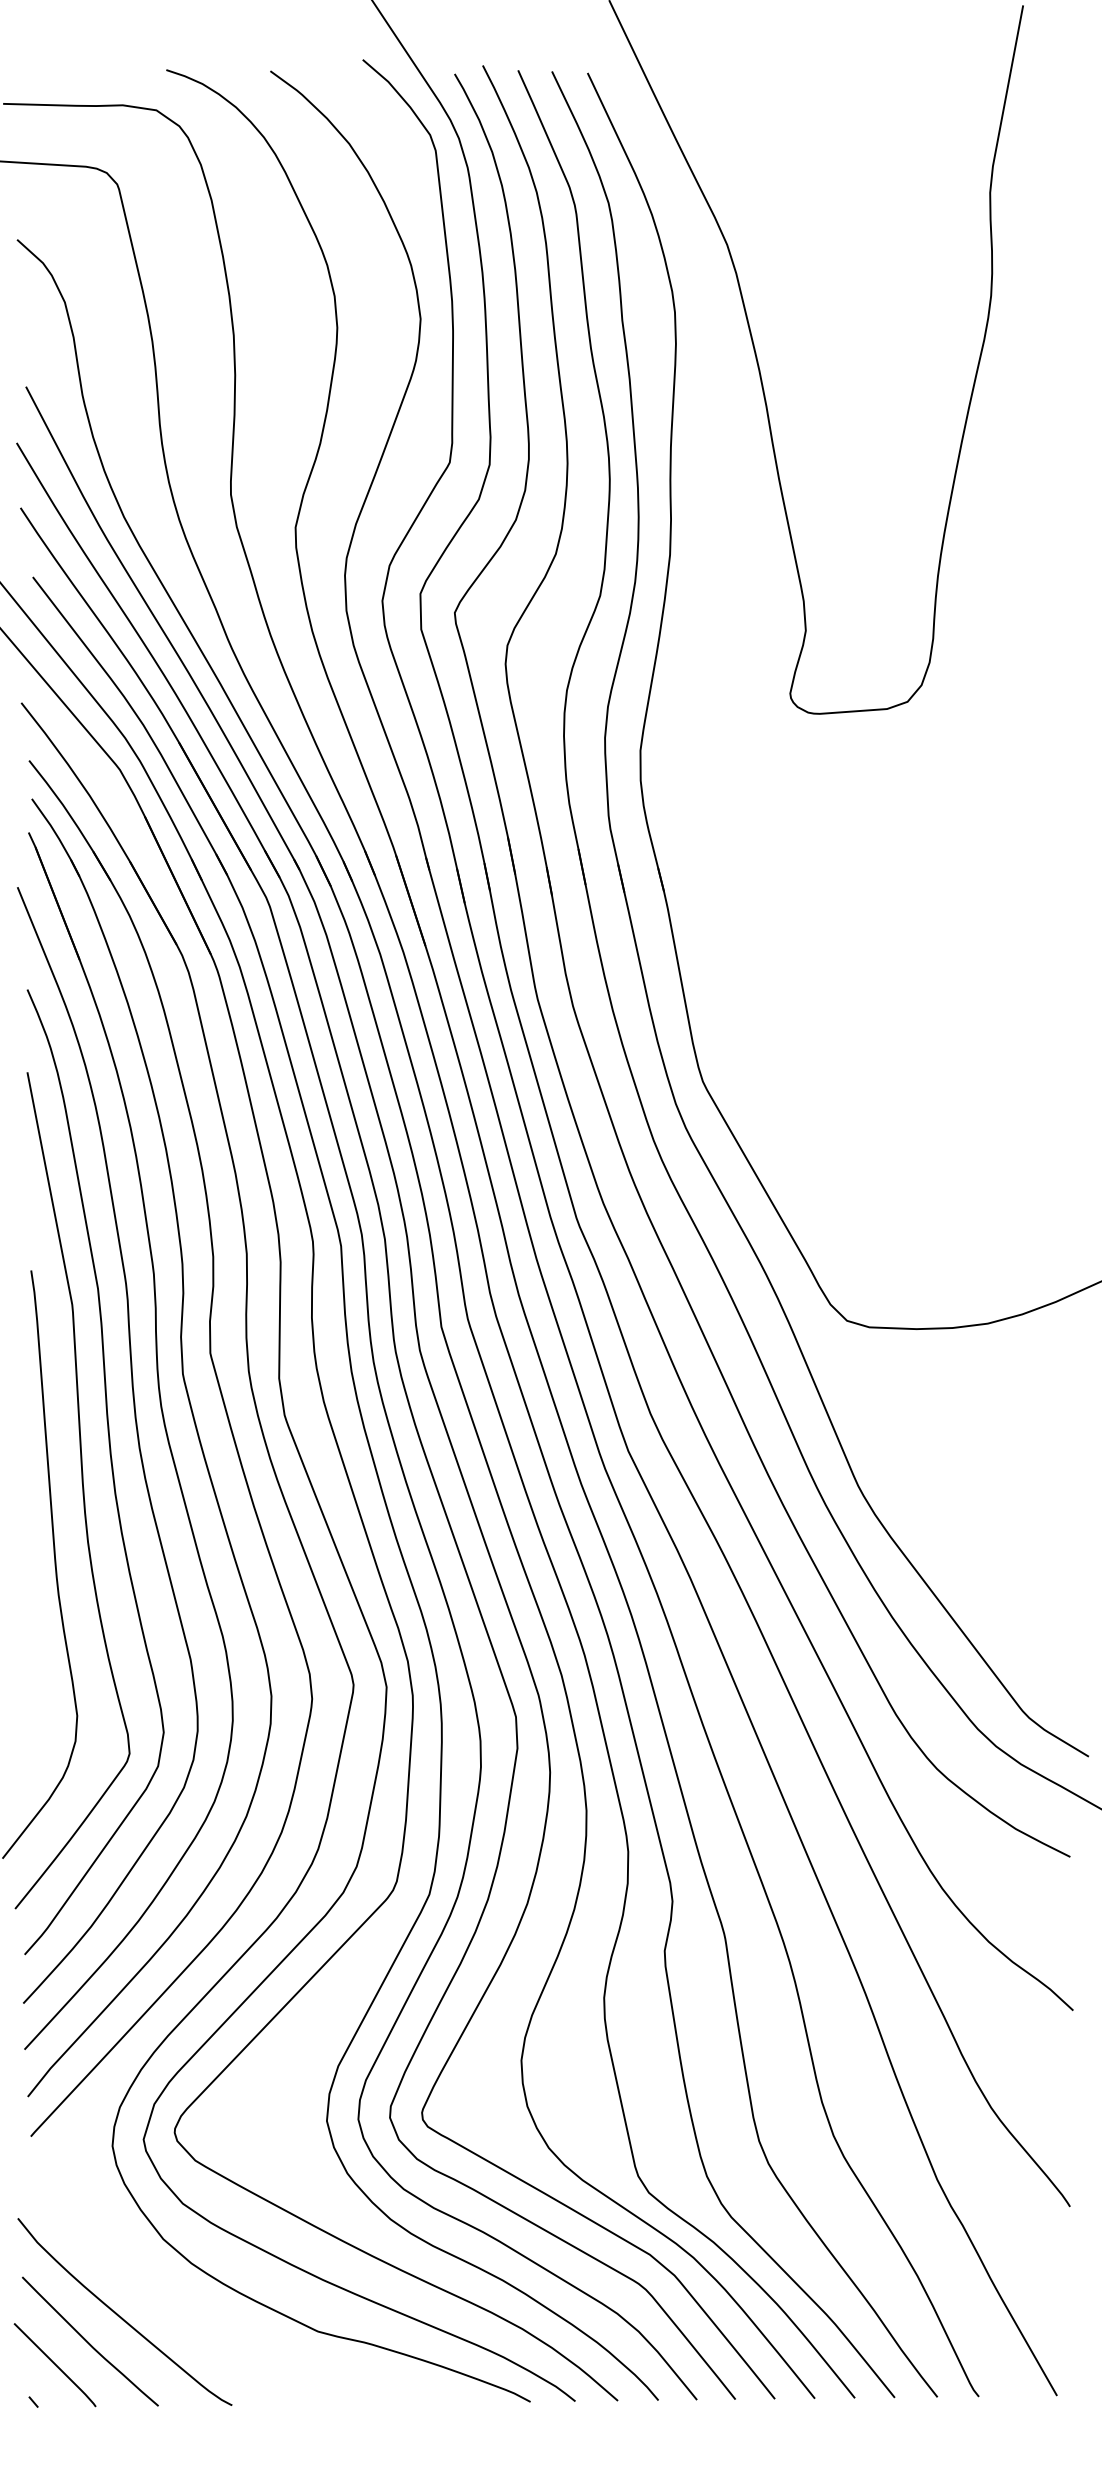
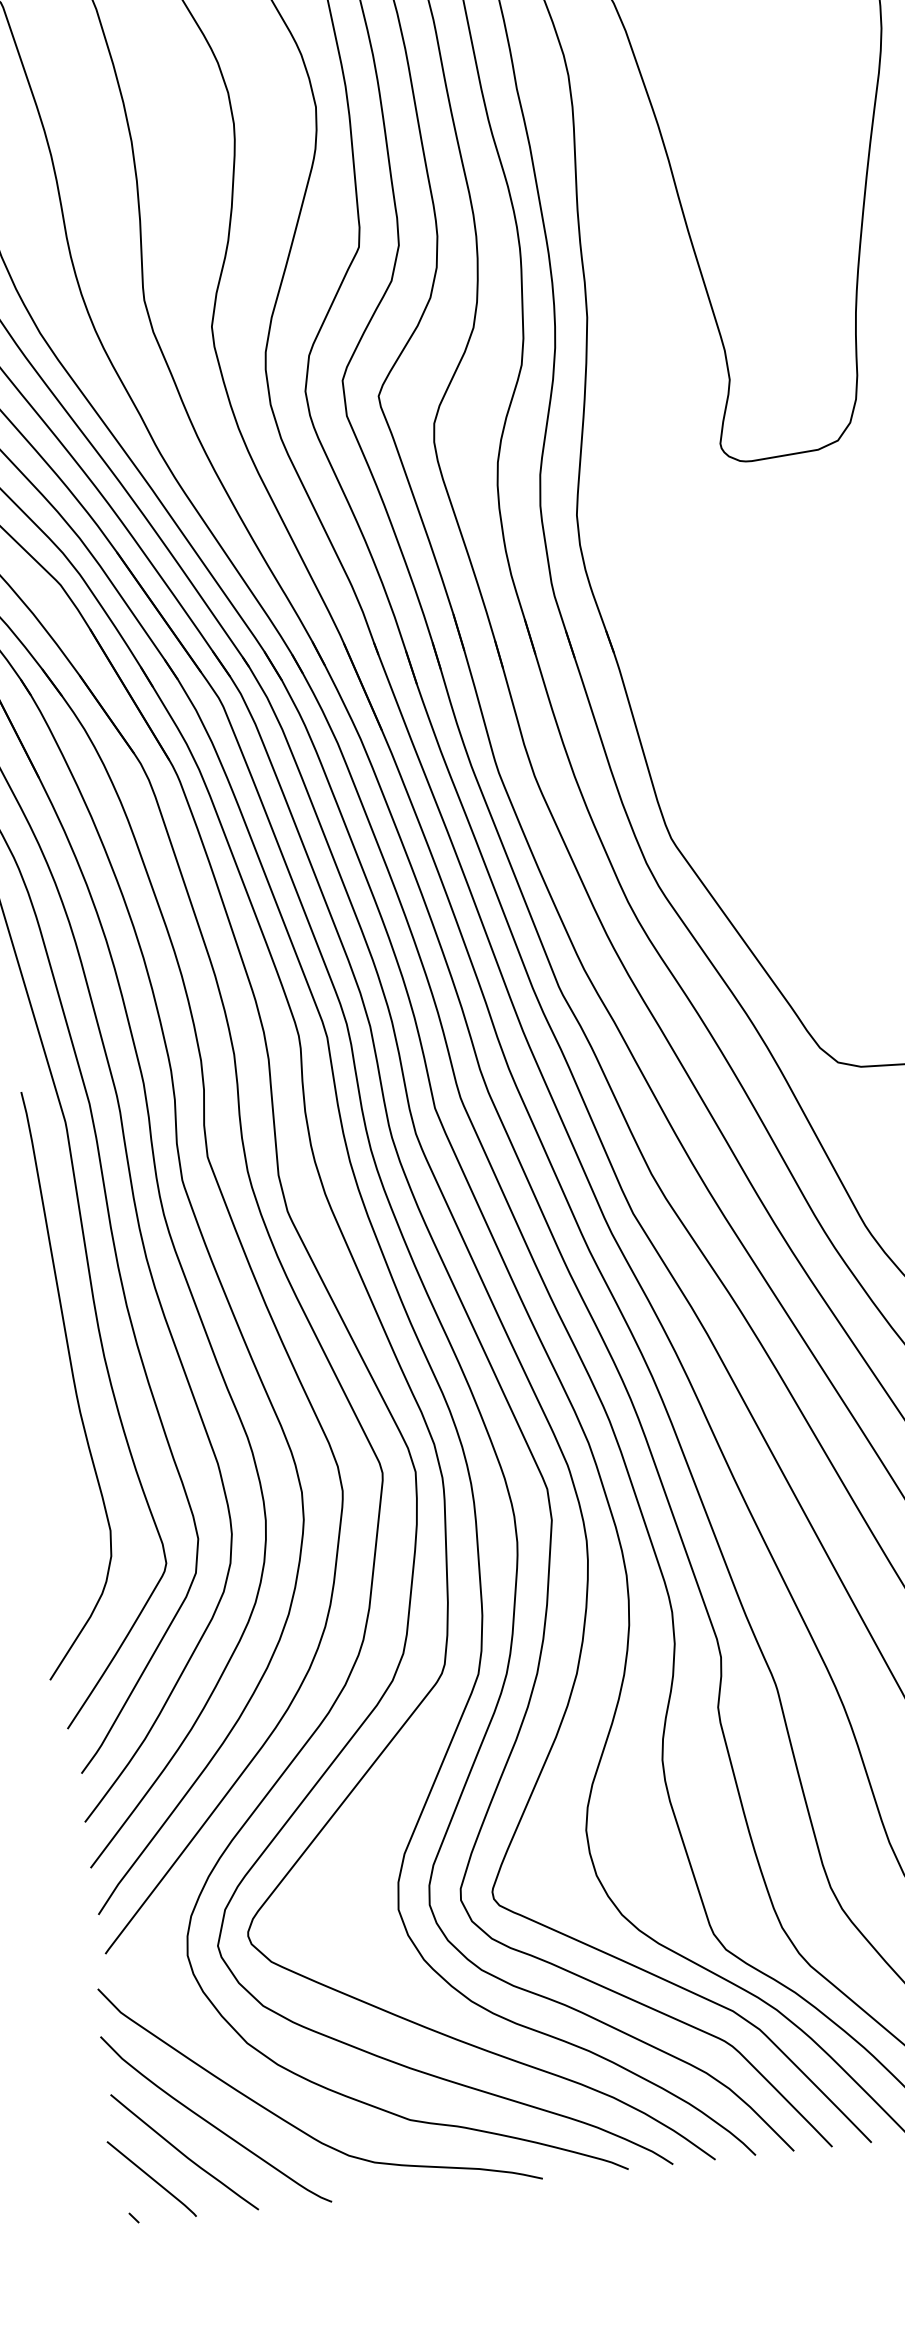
curve: (202, 2325) -> (294, 2125), added

